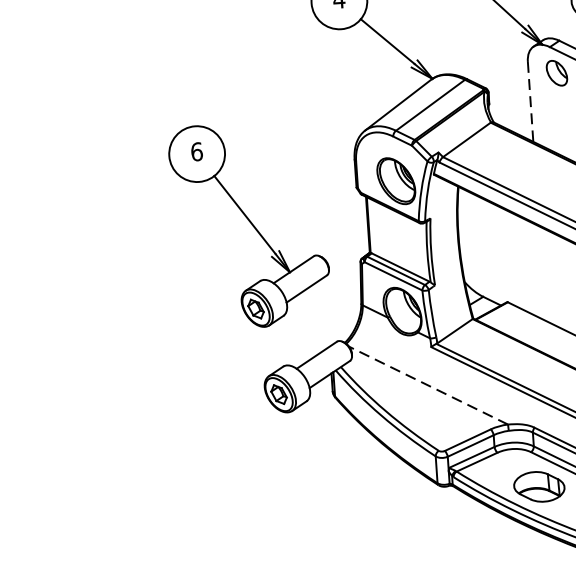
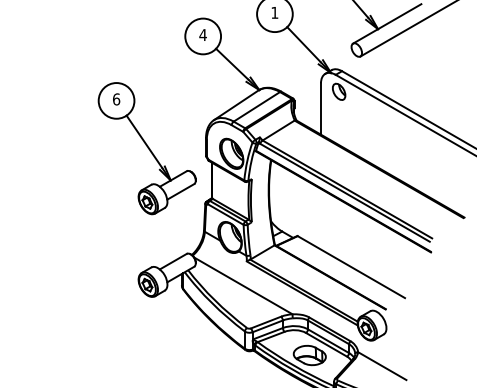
line: (531, 102) -> (321, 109), dashed -> solid
part: (248, 225) -> (146, 148), moved
line: (428, 384) -> (243, 285), dashed -> solid

